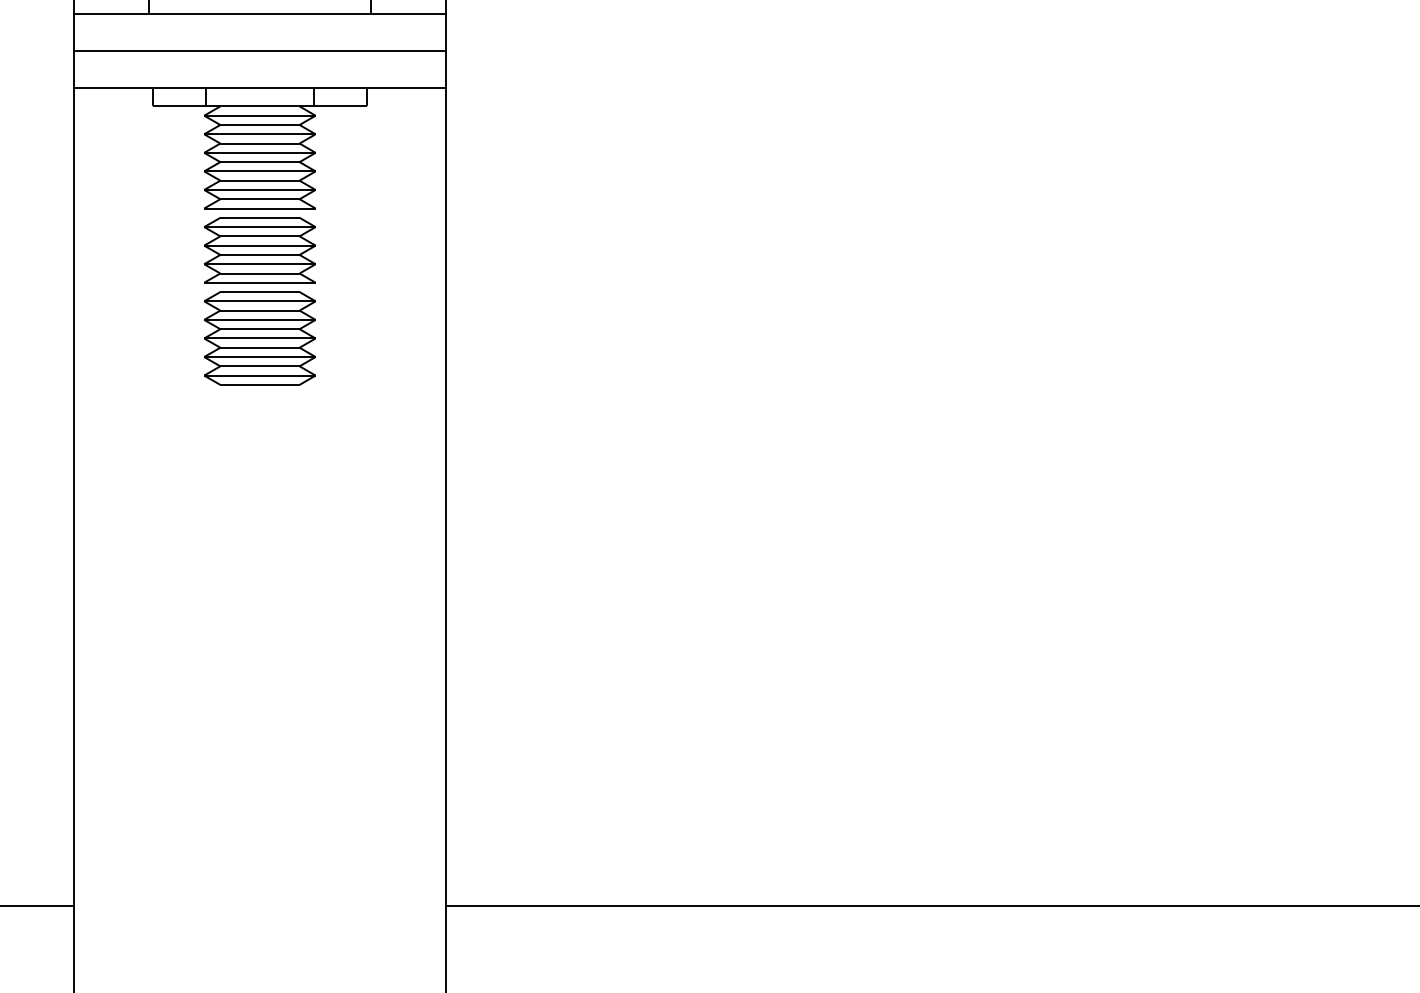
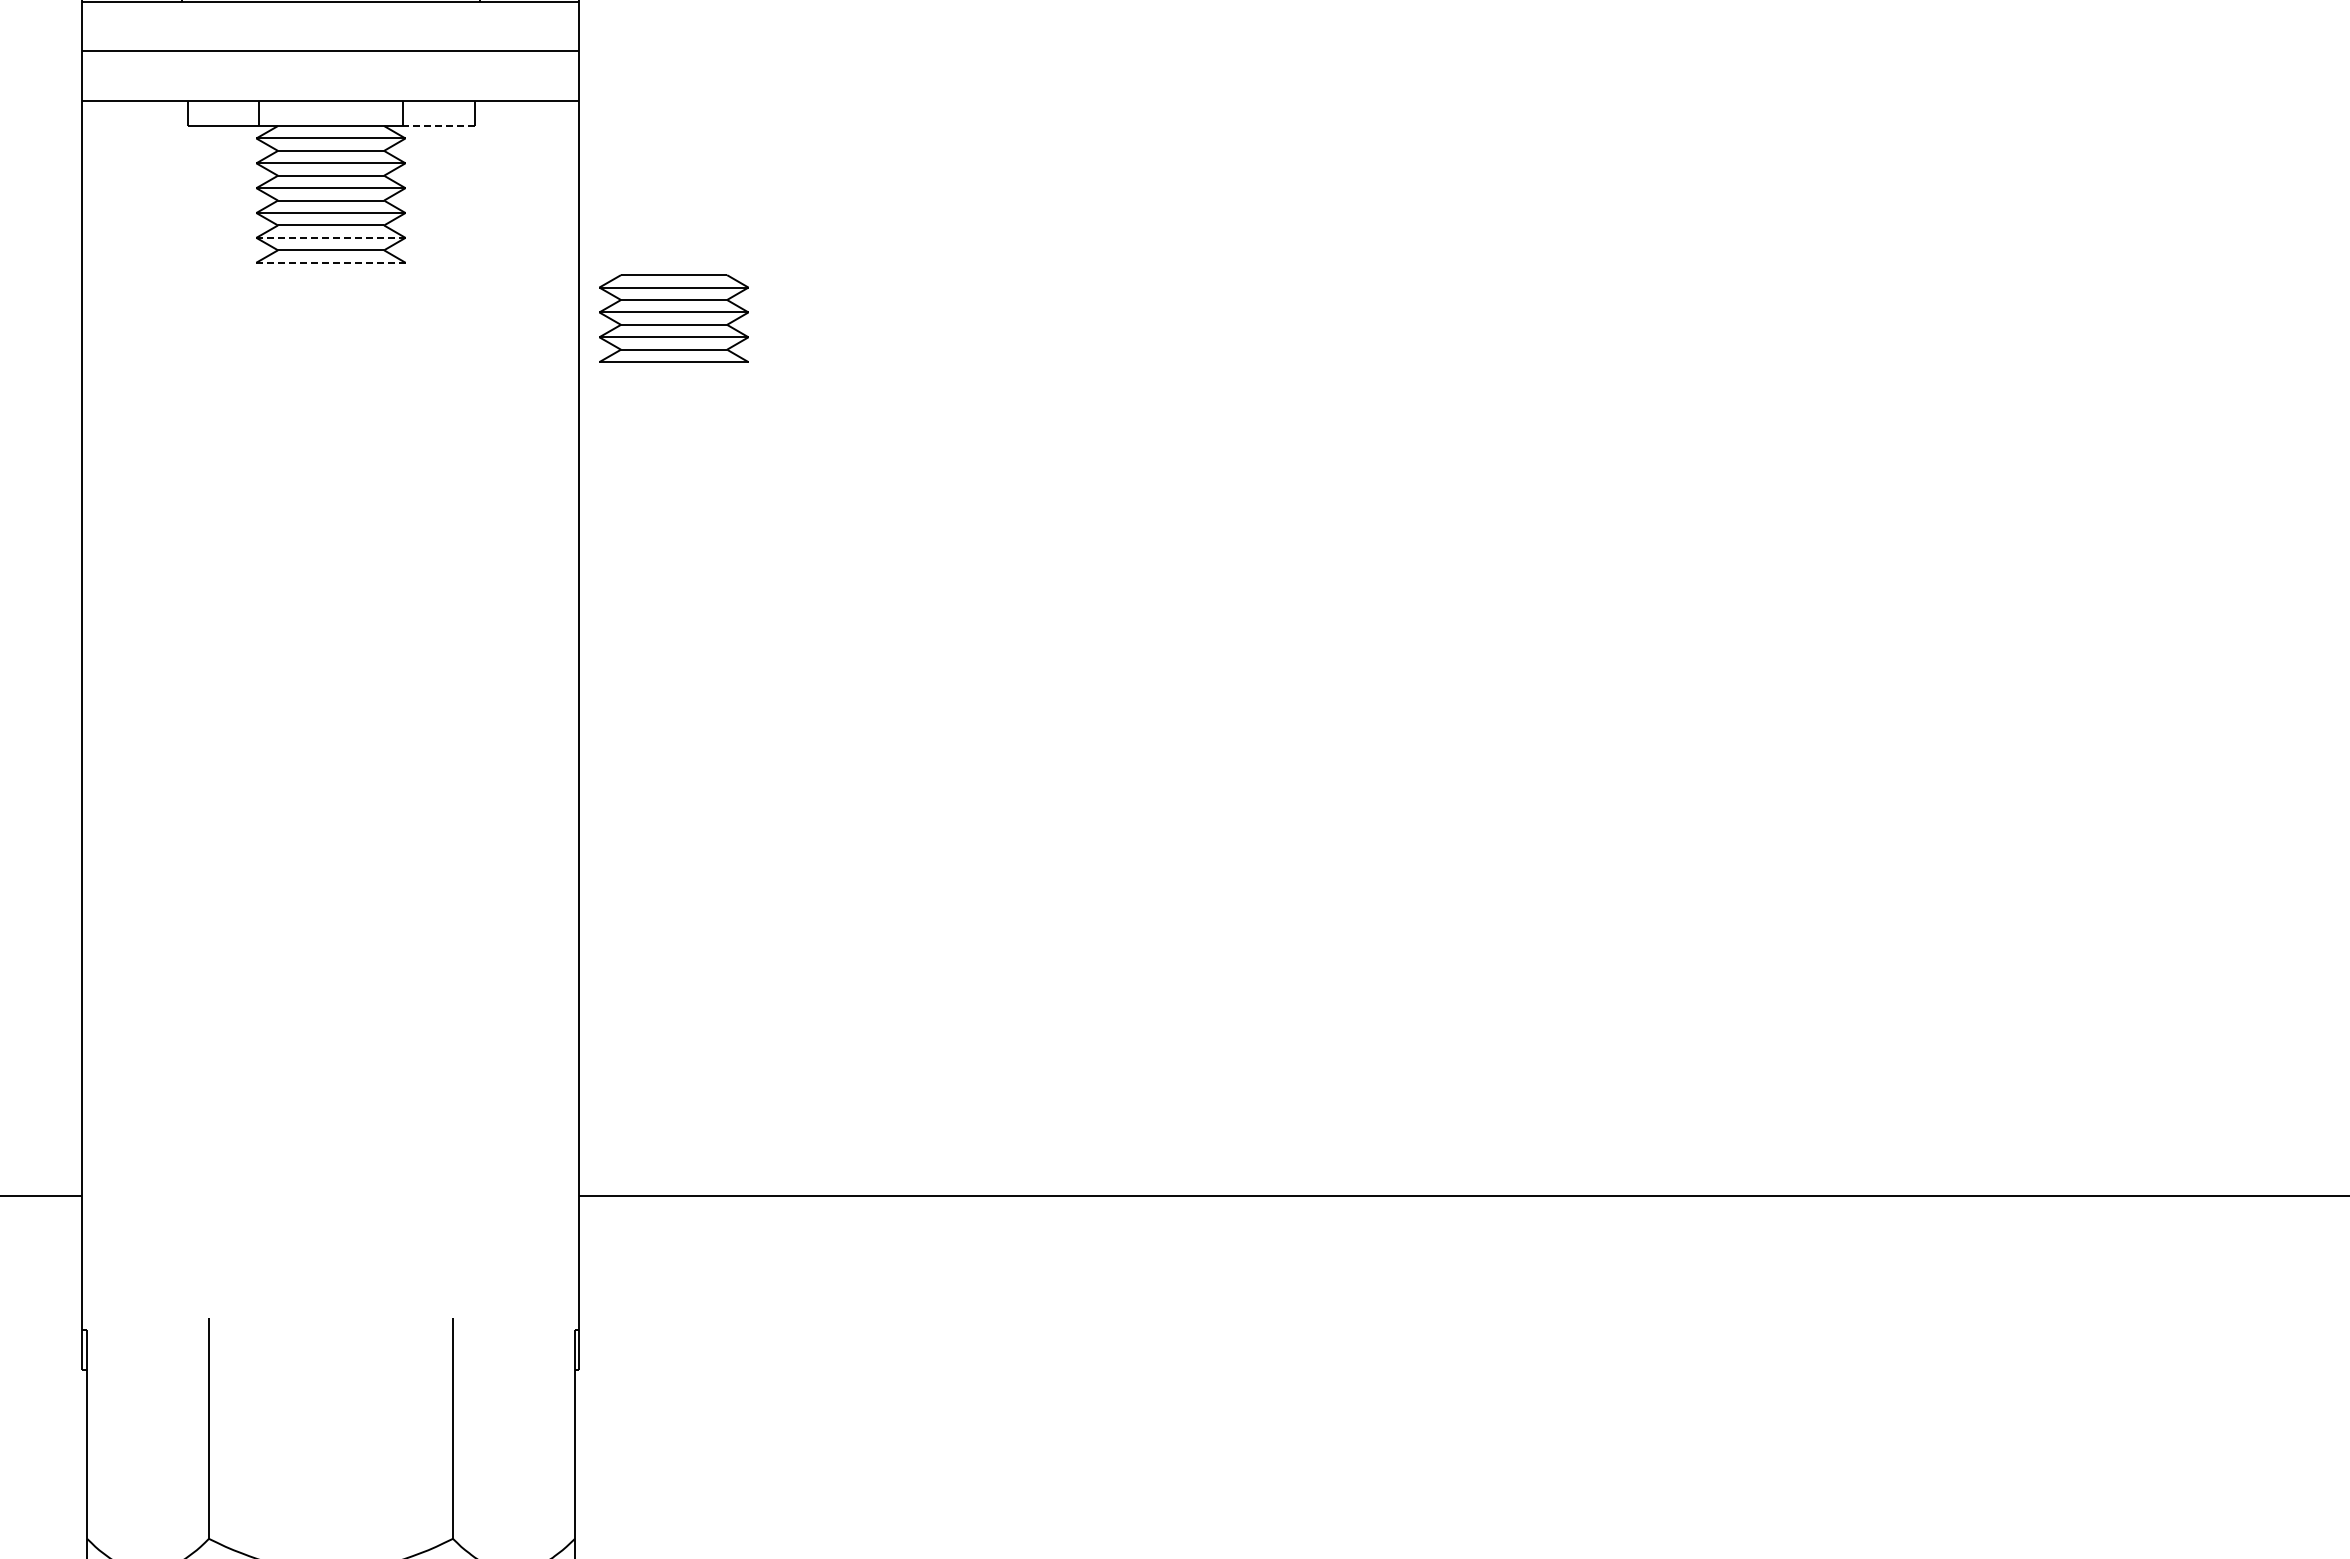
line: (340, 106) -> (438, 126), solid -> dashed
line: (259, 189) -> (330, 237), solid -> dashed
line: (259, 208) -> (330, 262), solid -> dashed
part: (259, 250) -> (673, 318), moved
part: (259, 338) -> (330, 436), removed

